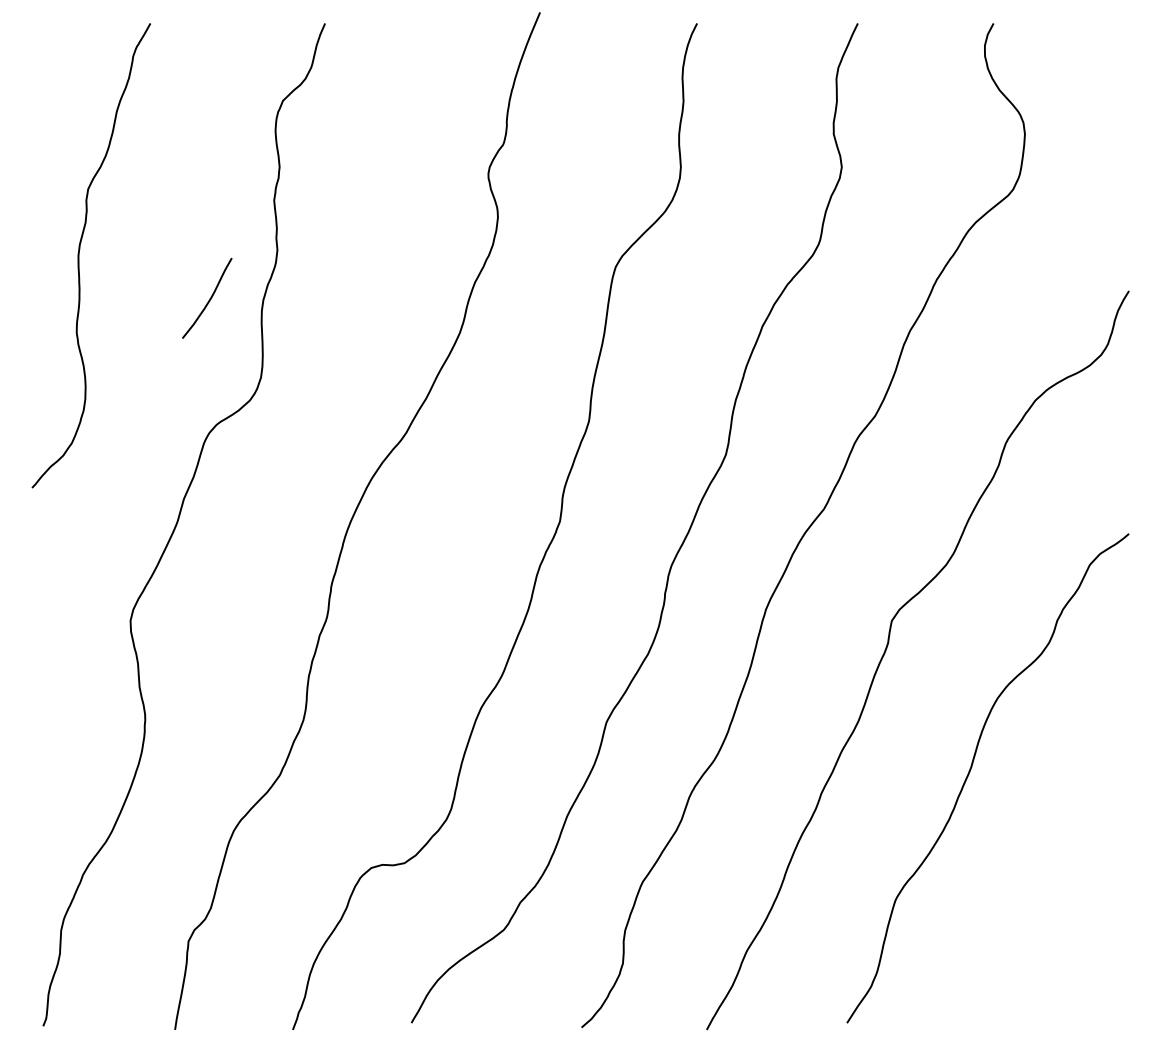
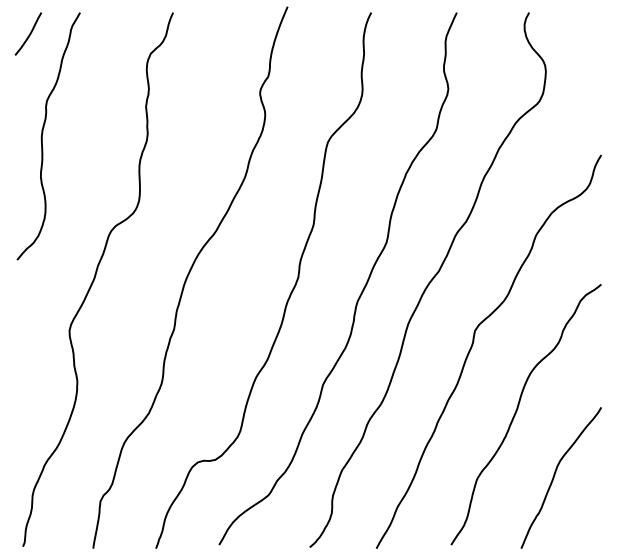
curve: (209, 297) -> (29, 33), moved
curve: (1042, 892) -> (555, 475), added

